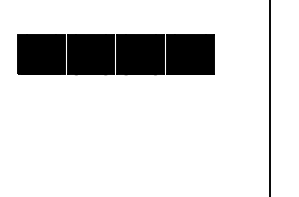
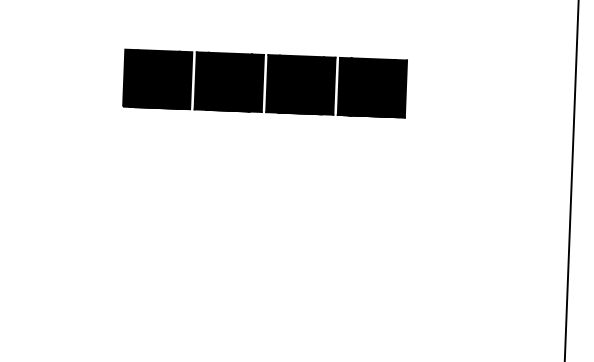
part: (115, 54) -> (264, 83), size x0.71

